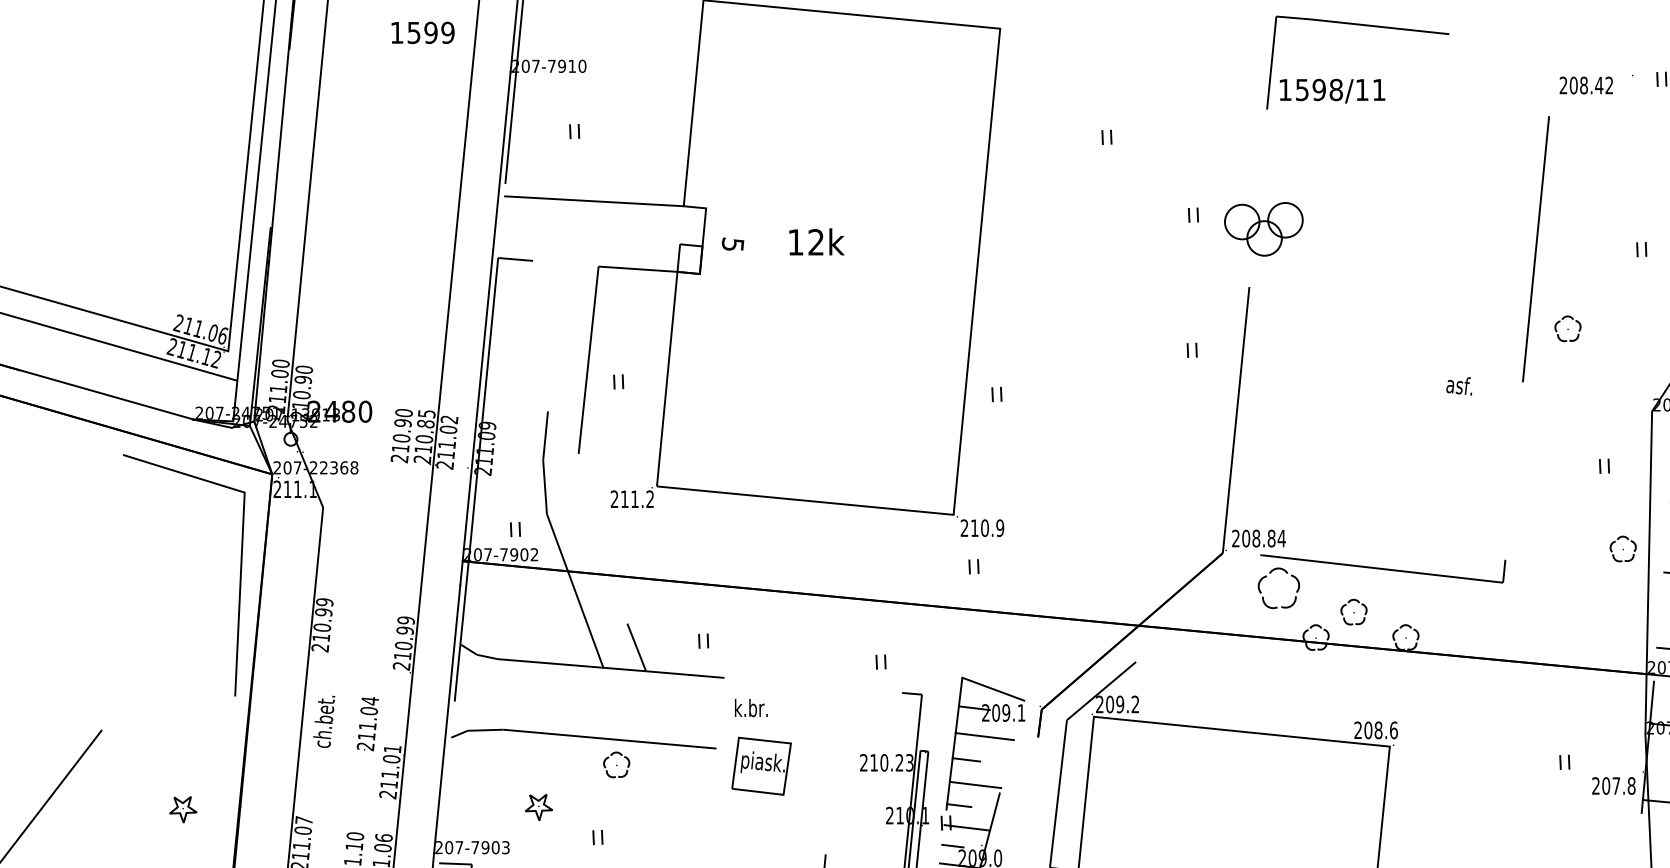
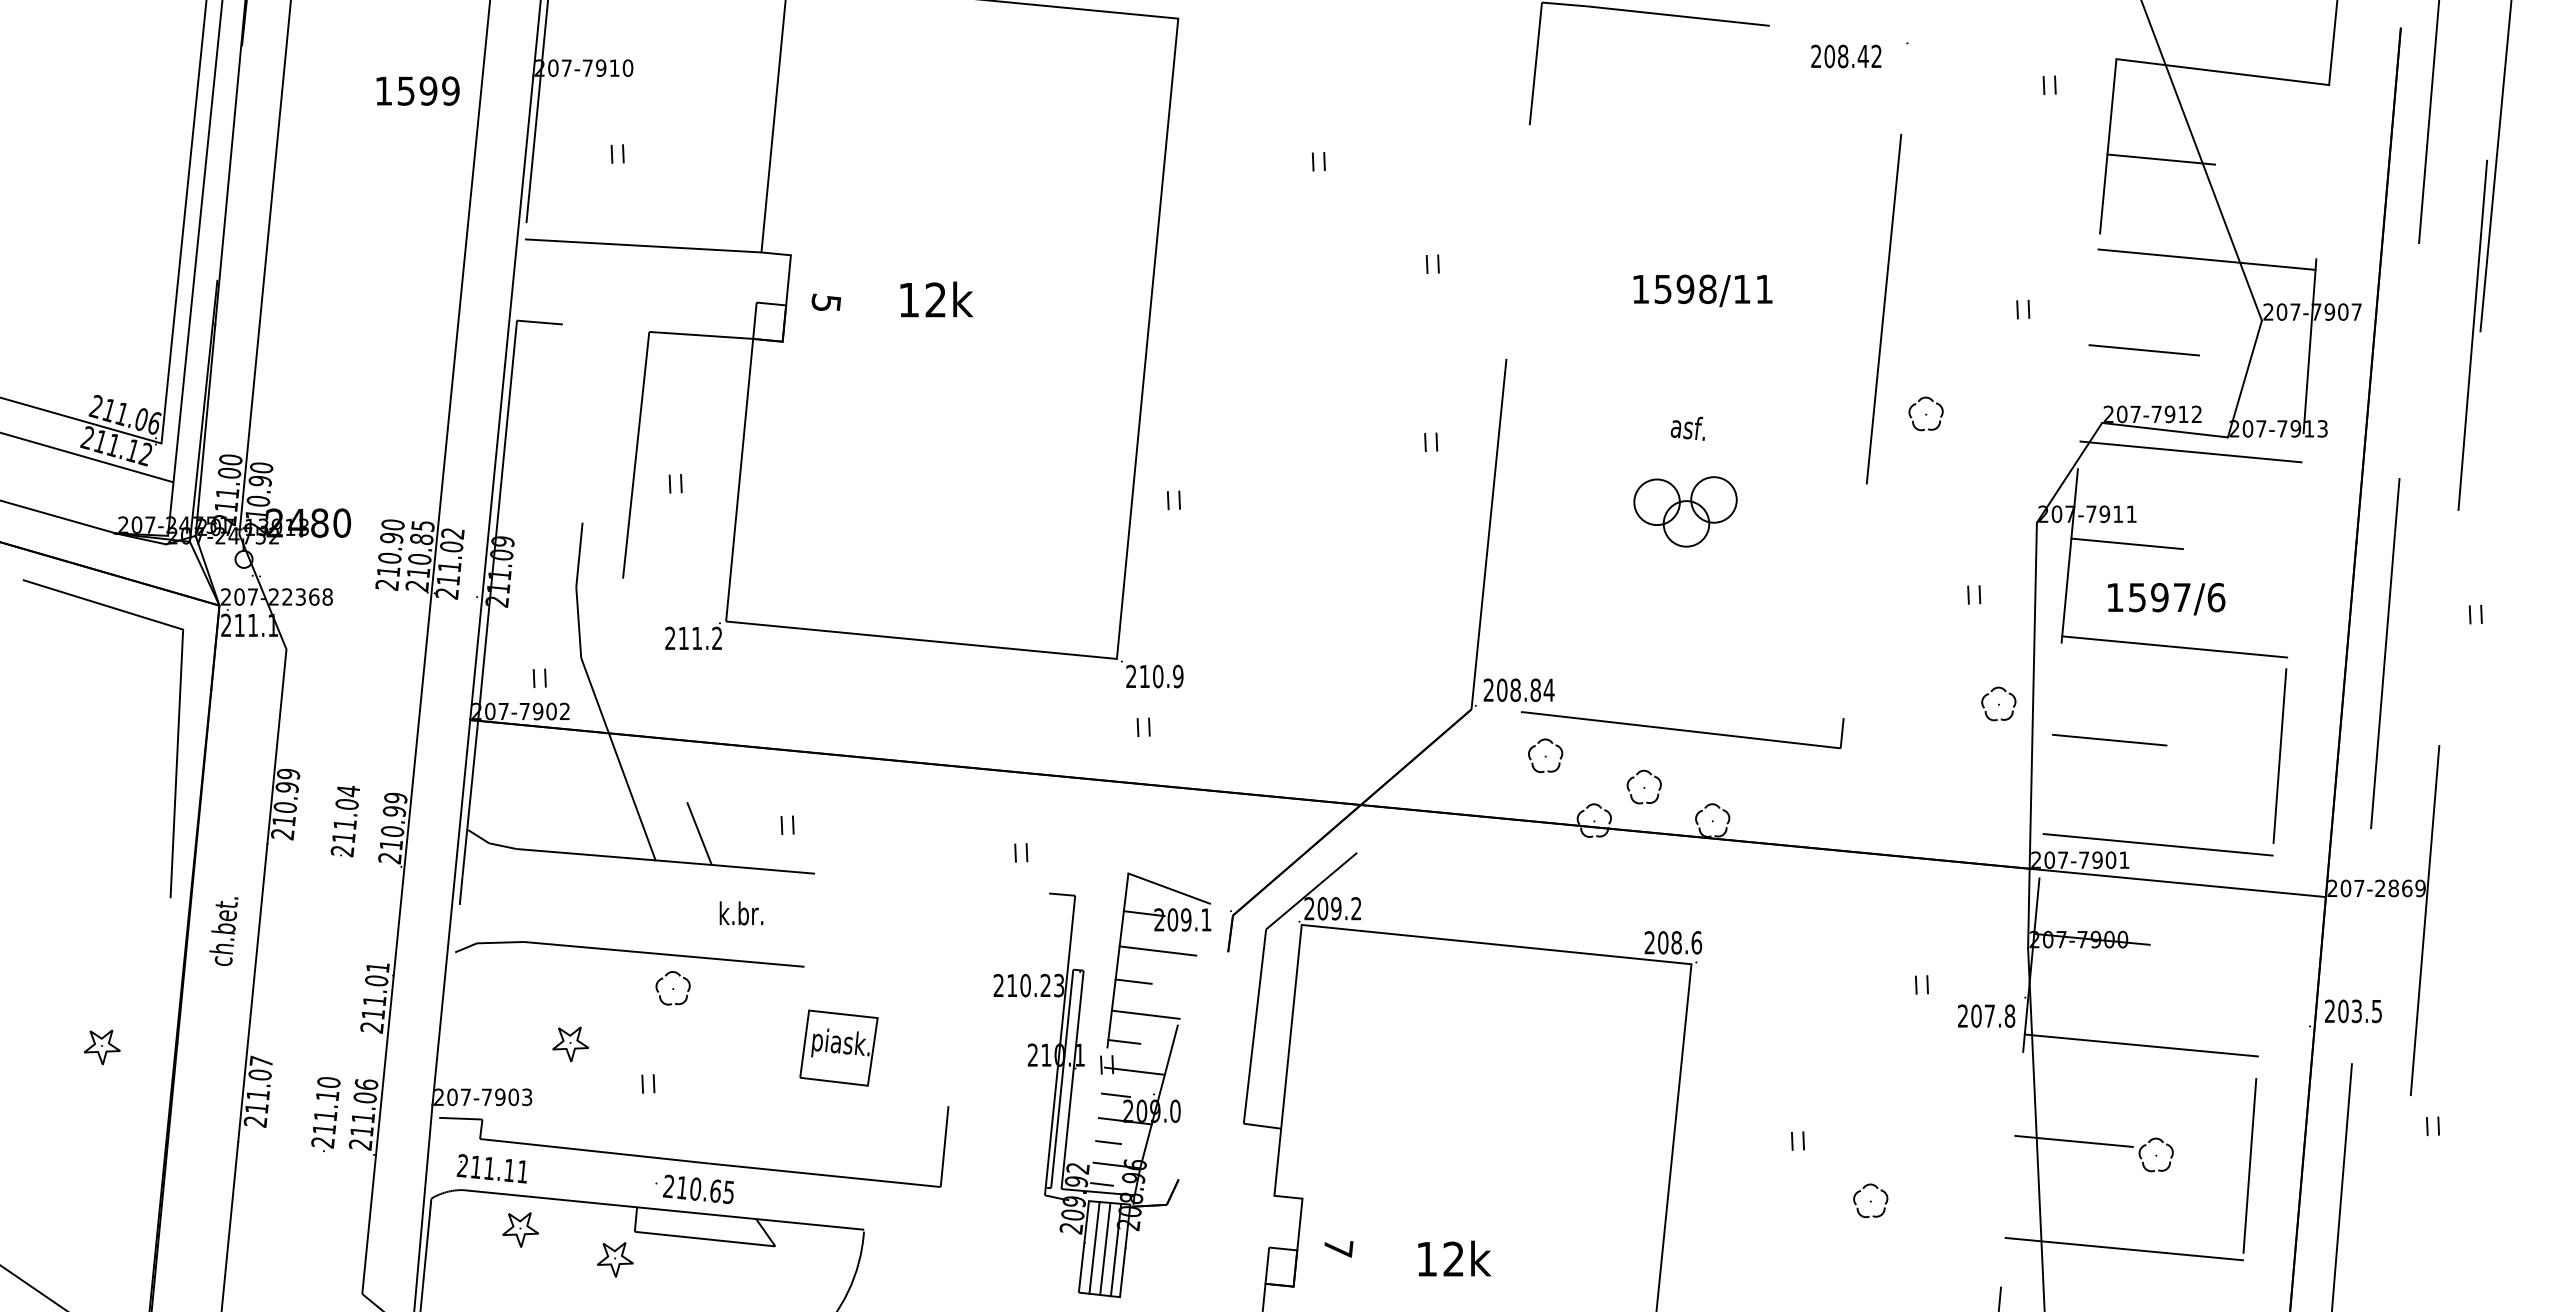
text: (422, 32) -> (417, 90), moved
text: (1596, 84) -> (1859, 55), moved
text: (1332, 90) -> (1702, 290), moved
part: (1263, 229) -> (1685, 511), moved
text: (1458, 386) -> (1687, 428), moved
part: (1279, 588) -> (1545, 755), size x0.62
text: (751, 708) -> (741, 913), moved
text: (323, 721) -> (223, 931), moved
text: (367, 724) -> (344, 821), moved
part: (761, 765) -> (838, 1047), moved

